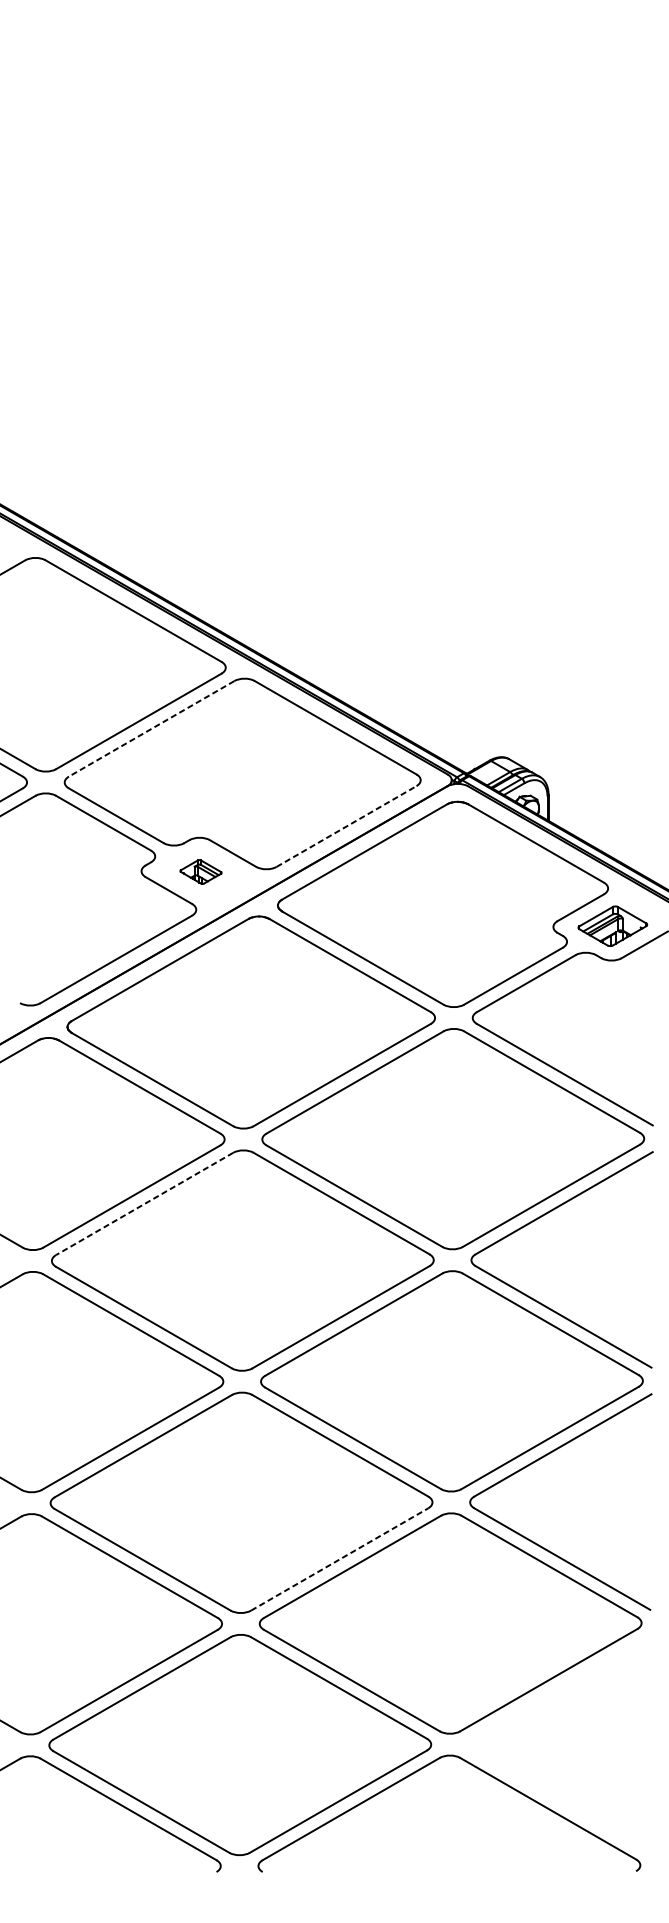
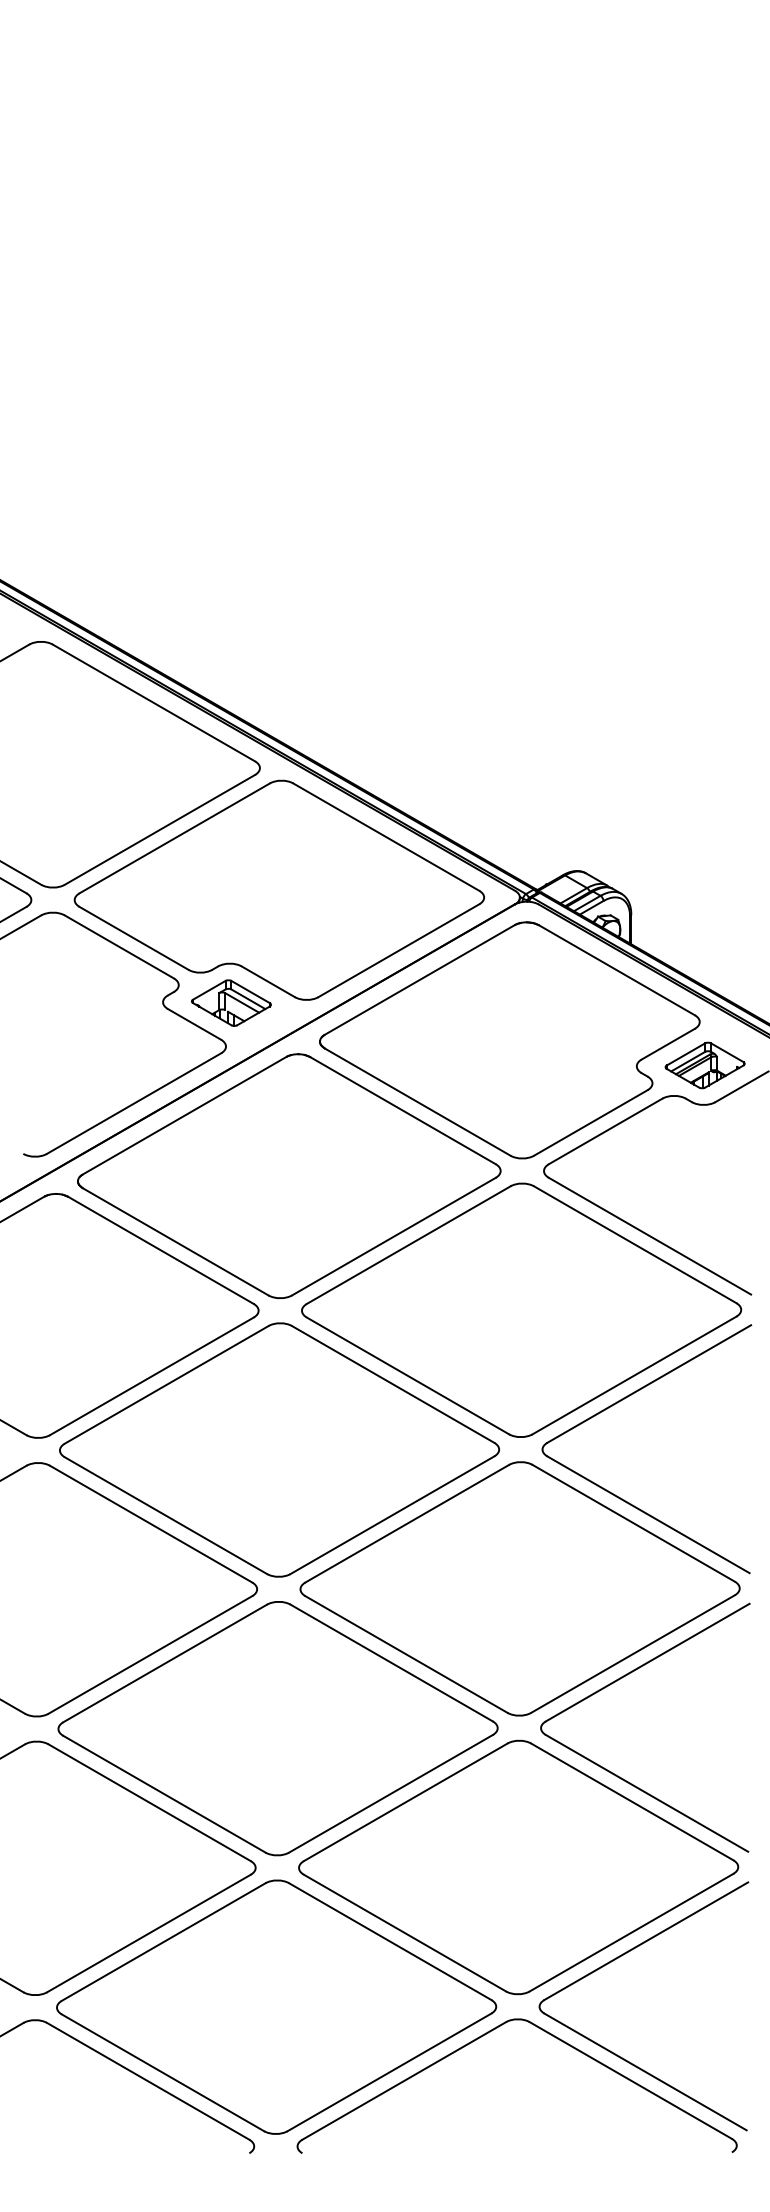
line: (151, 728) -> (174, 838), dashed -> solid
line: (346, 826) -> (398, 950), dashed -> solid
part: (201, 871) -> (231, 1002), size x1.67
line: (144, 1203) -> (166, 1384), dashed -> solid
line: (339, 1559) -> (390, 1793), dashed -> solid
part: (534, 1704) -> (615, 1960), added

